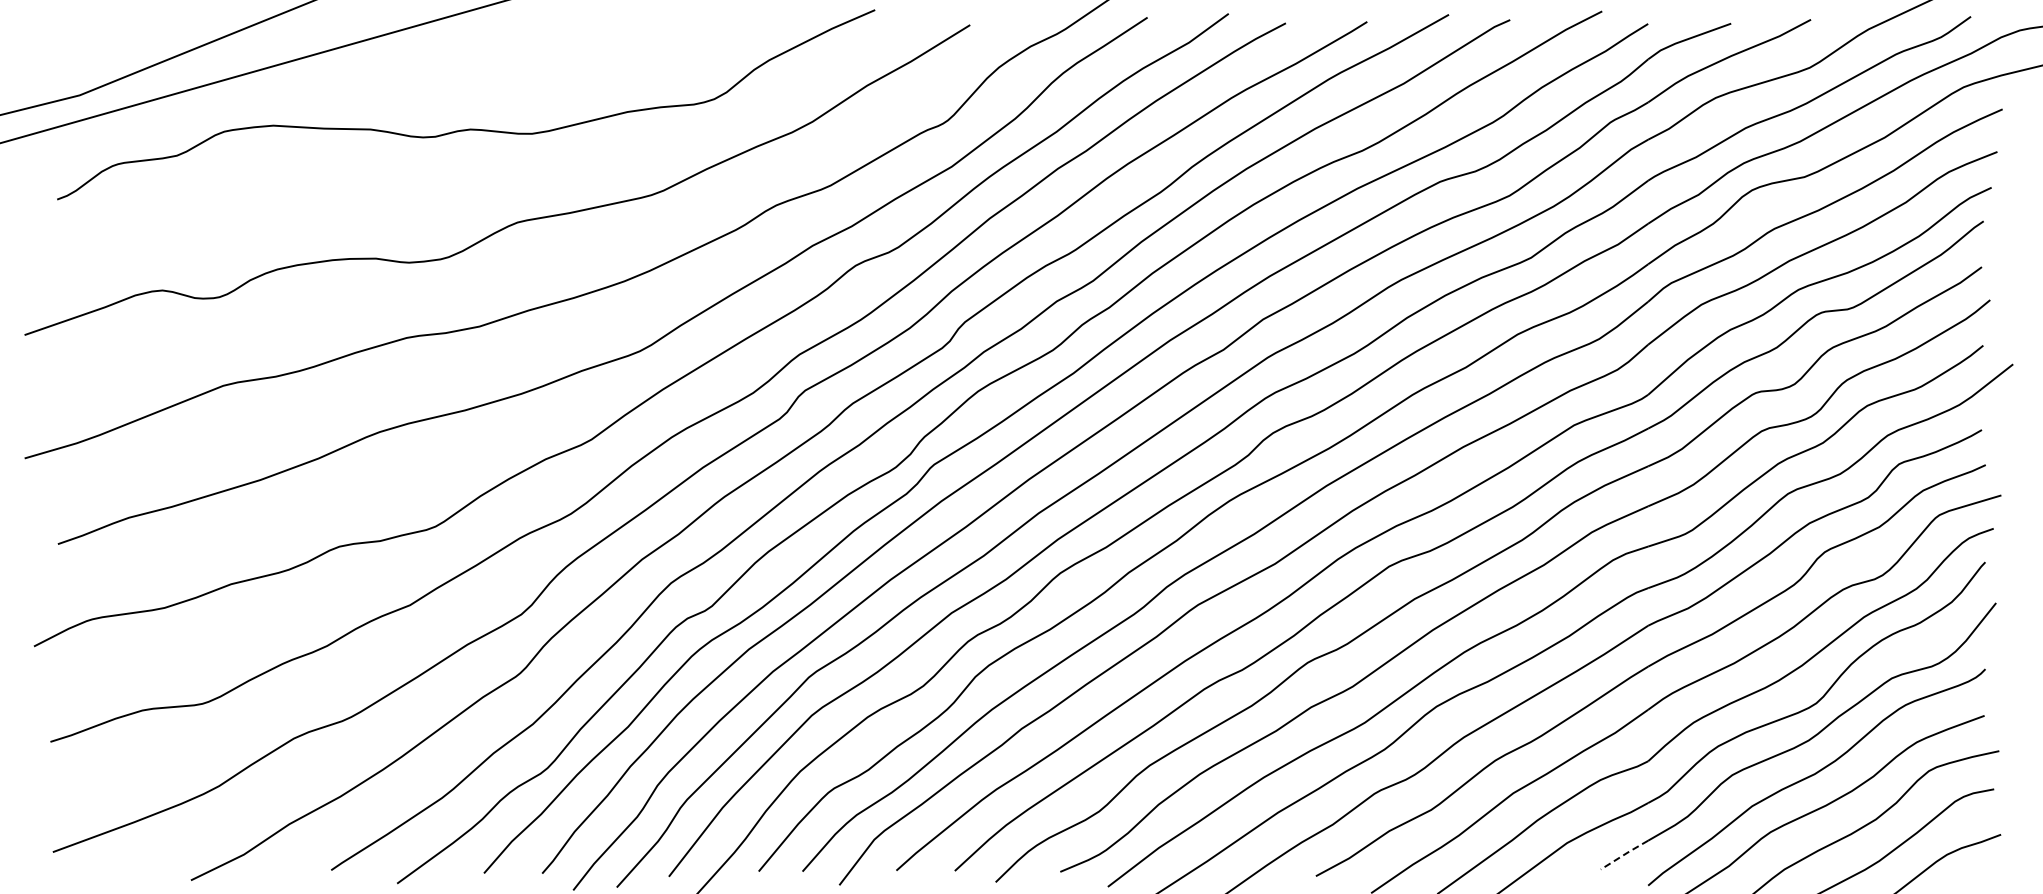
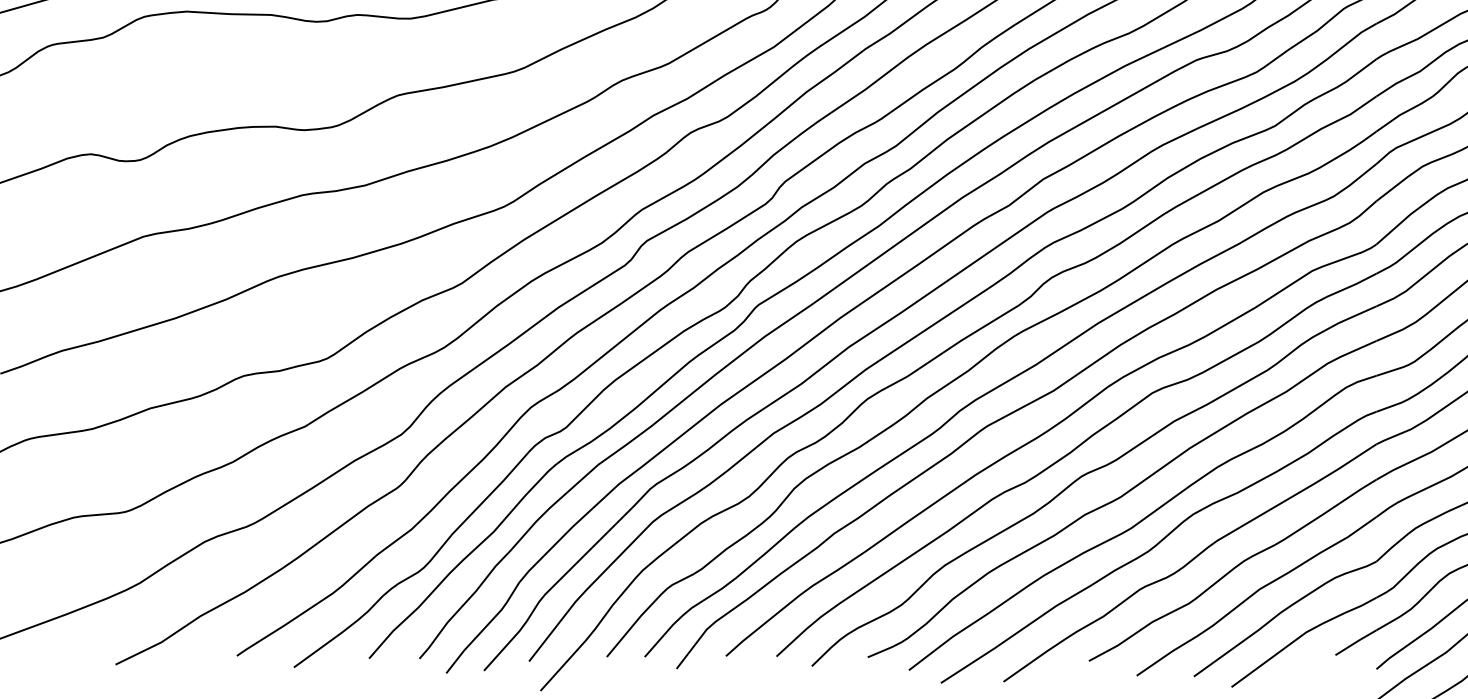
line: (1624, 854) -> (1355, 642), dashed -> solid

